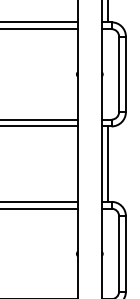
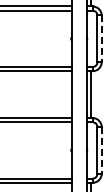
line: (125, 75) -> (101, 39), solid -> dashed
line: (125, 254) -> (101, 150), solid -> dashed

